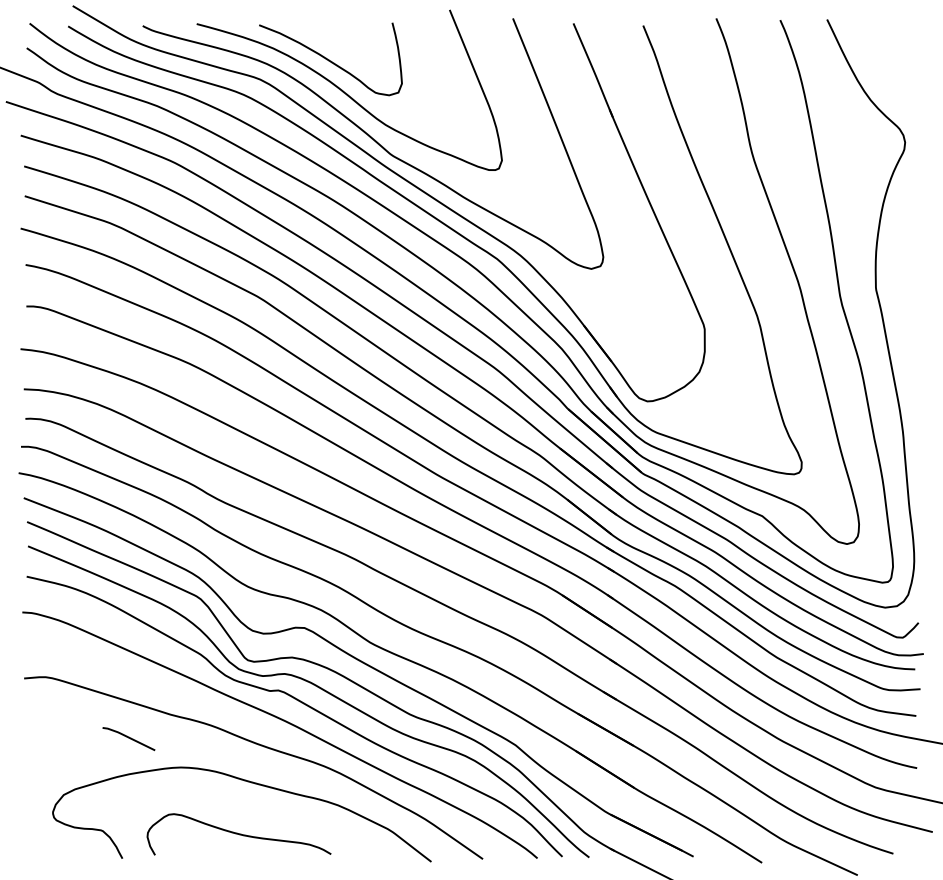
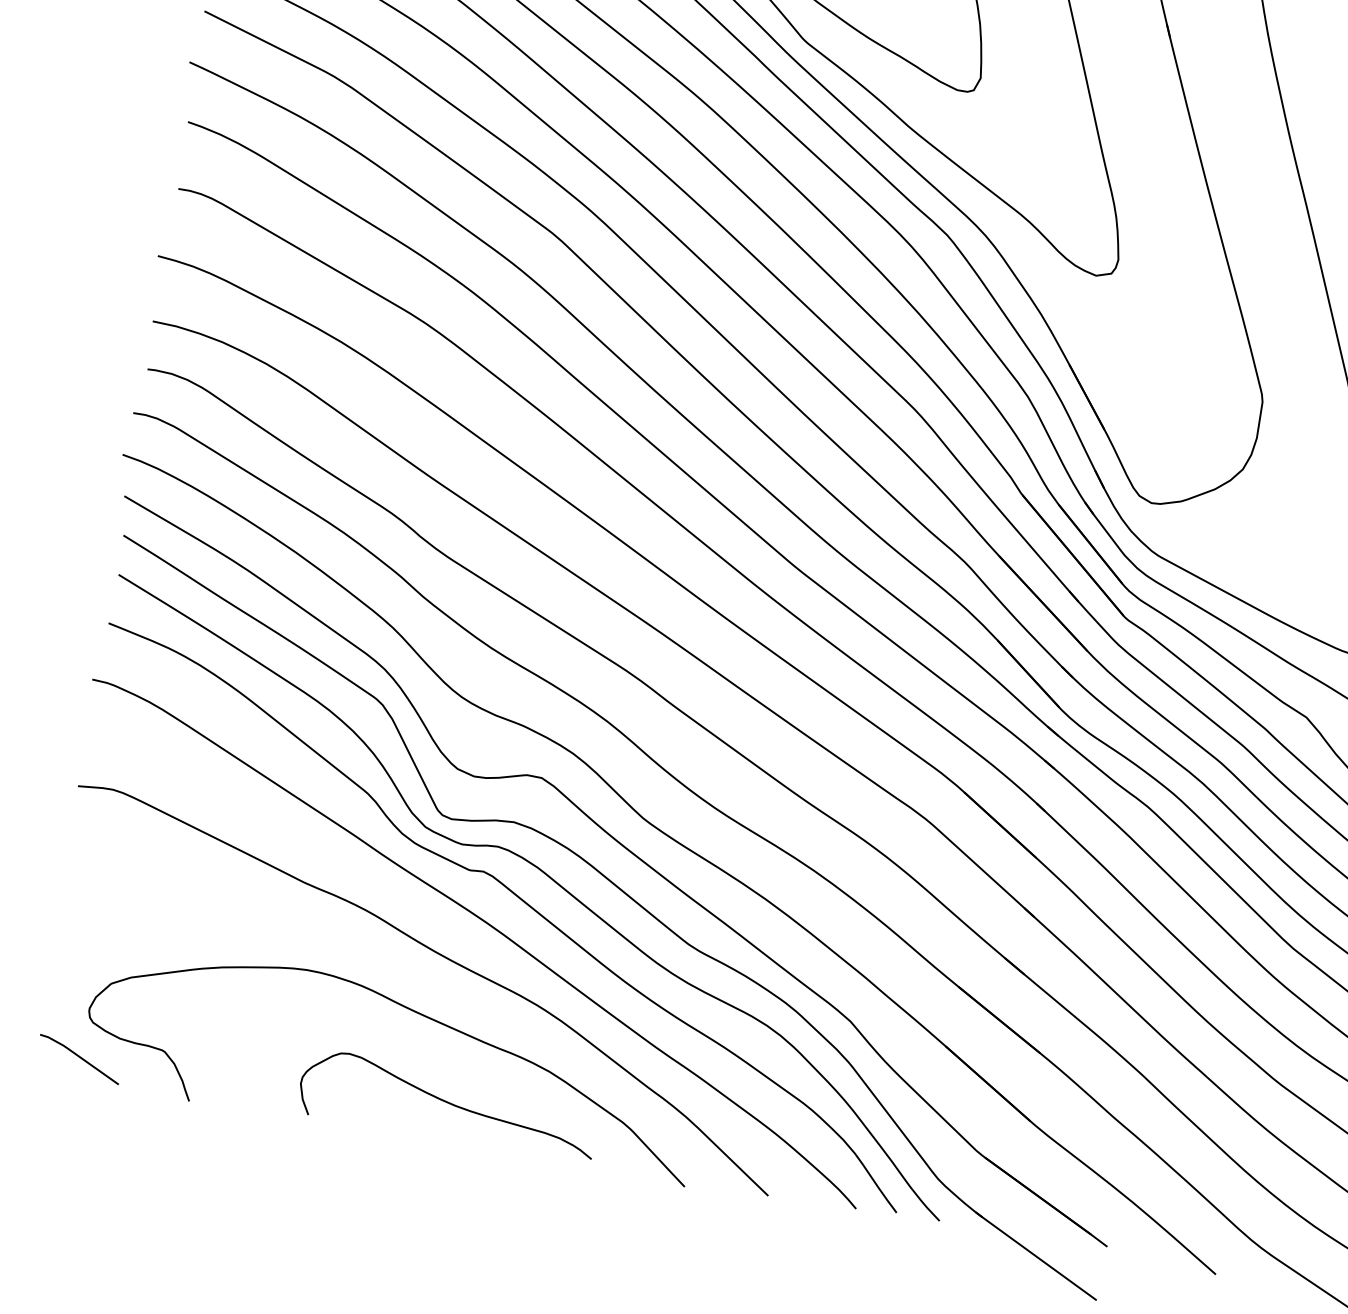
line: (128, 738) -> (79, 1058), moved
curve: (238, 834) -> (447, 1103), moved

